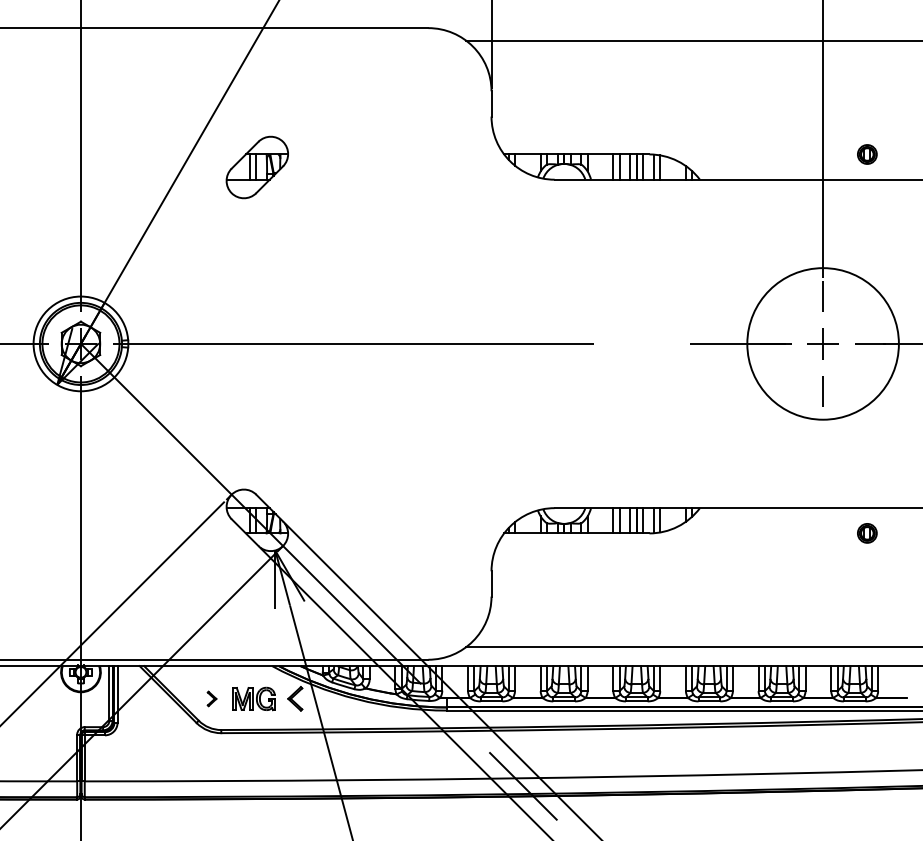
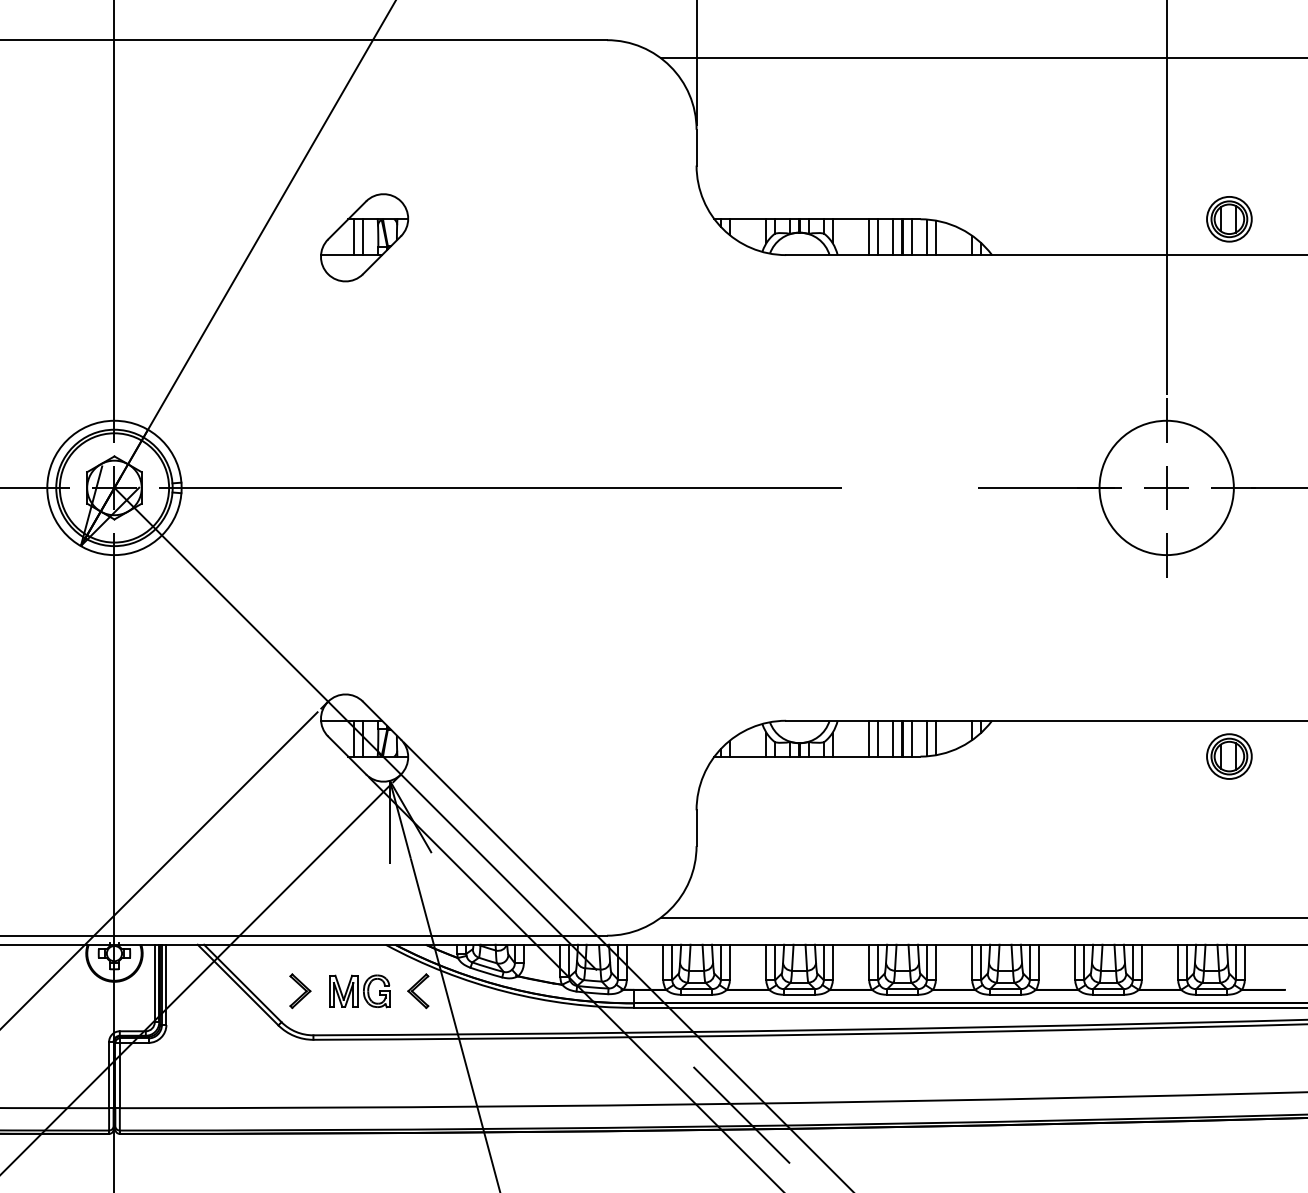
part: (867, 154) -> (1229, 219), size x1.67
circle: (822, 343) -> (1166, 487), size x0.62
part: (867, 533) -> (1229, 756), size x1.67
part: (212, 699) -> (300, 991), size x1.67

